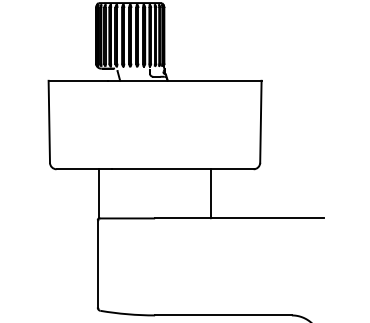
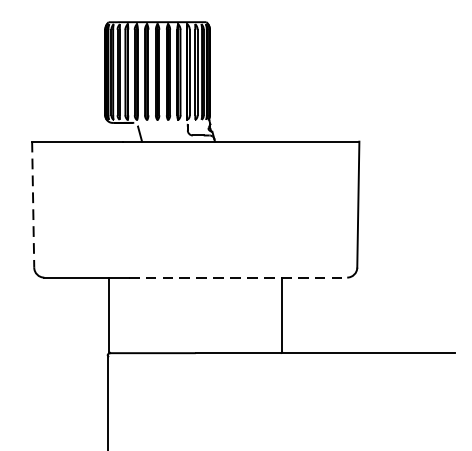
line: (49, 122) -> (33, 205), solid -> dashed
line: (183, 169) -> (239, 277), solid -> dashed

